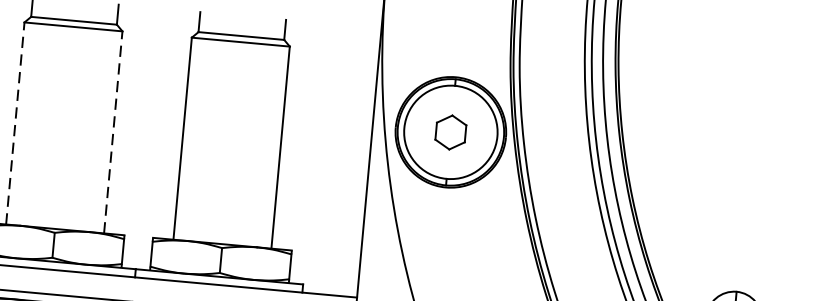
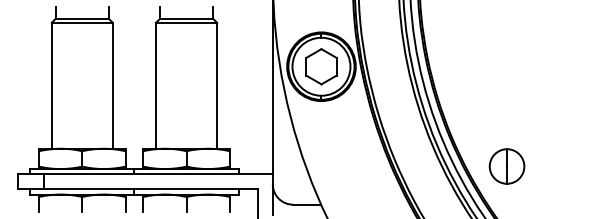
line: (14, 123) -> (51, 85), dashed -> solid
line: (112, 131) -> (112, 85), dashed -> solid
part: (450, 131) -> (321, 66), size x1.67

